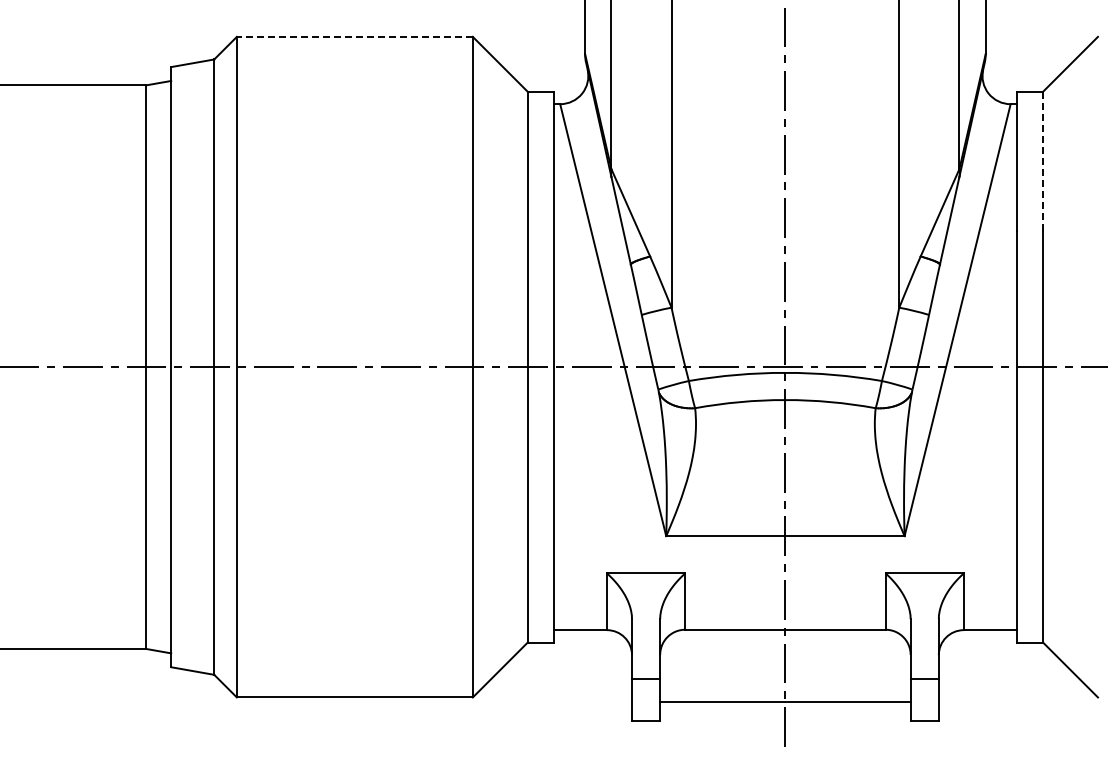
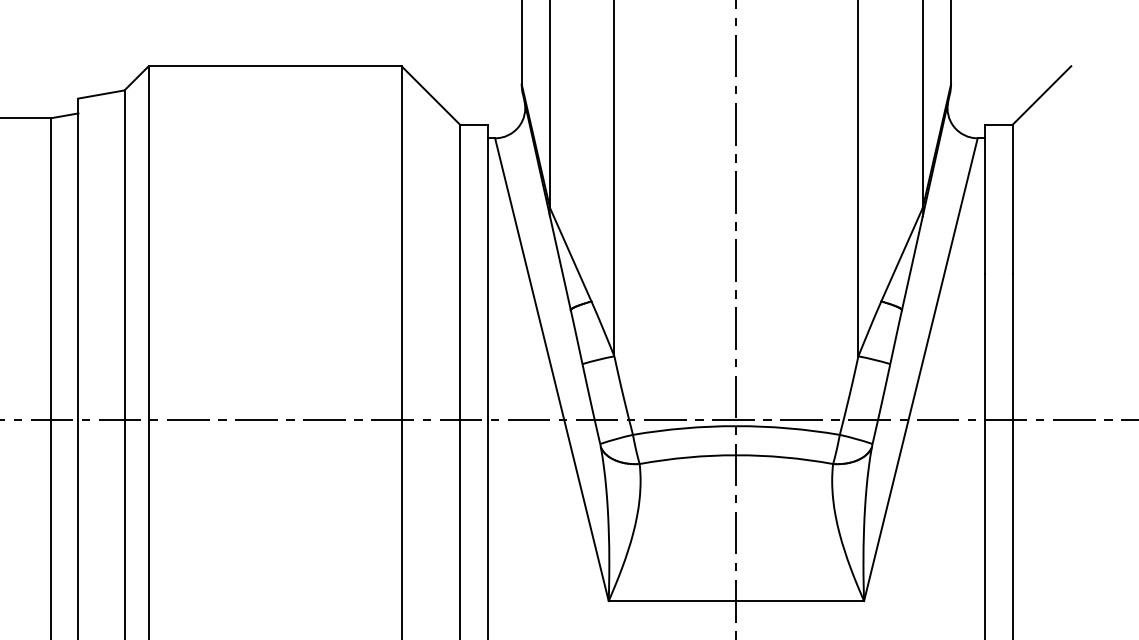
line: (354, 36) -> (274, 65), dashed -> solid
line: (1043, 161) -> (1012, 199), dashed -> solid

